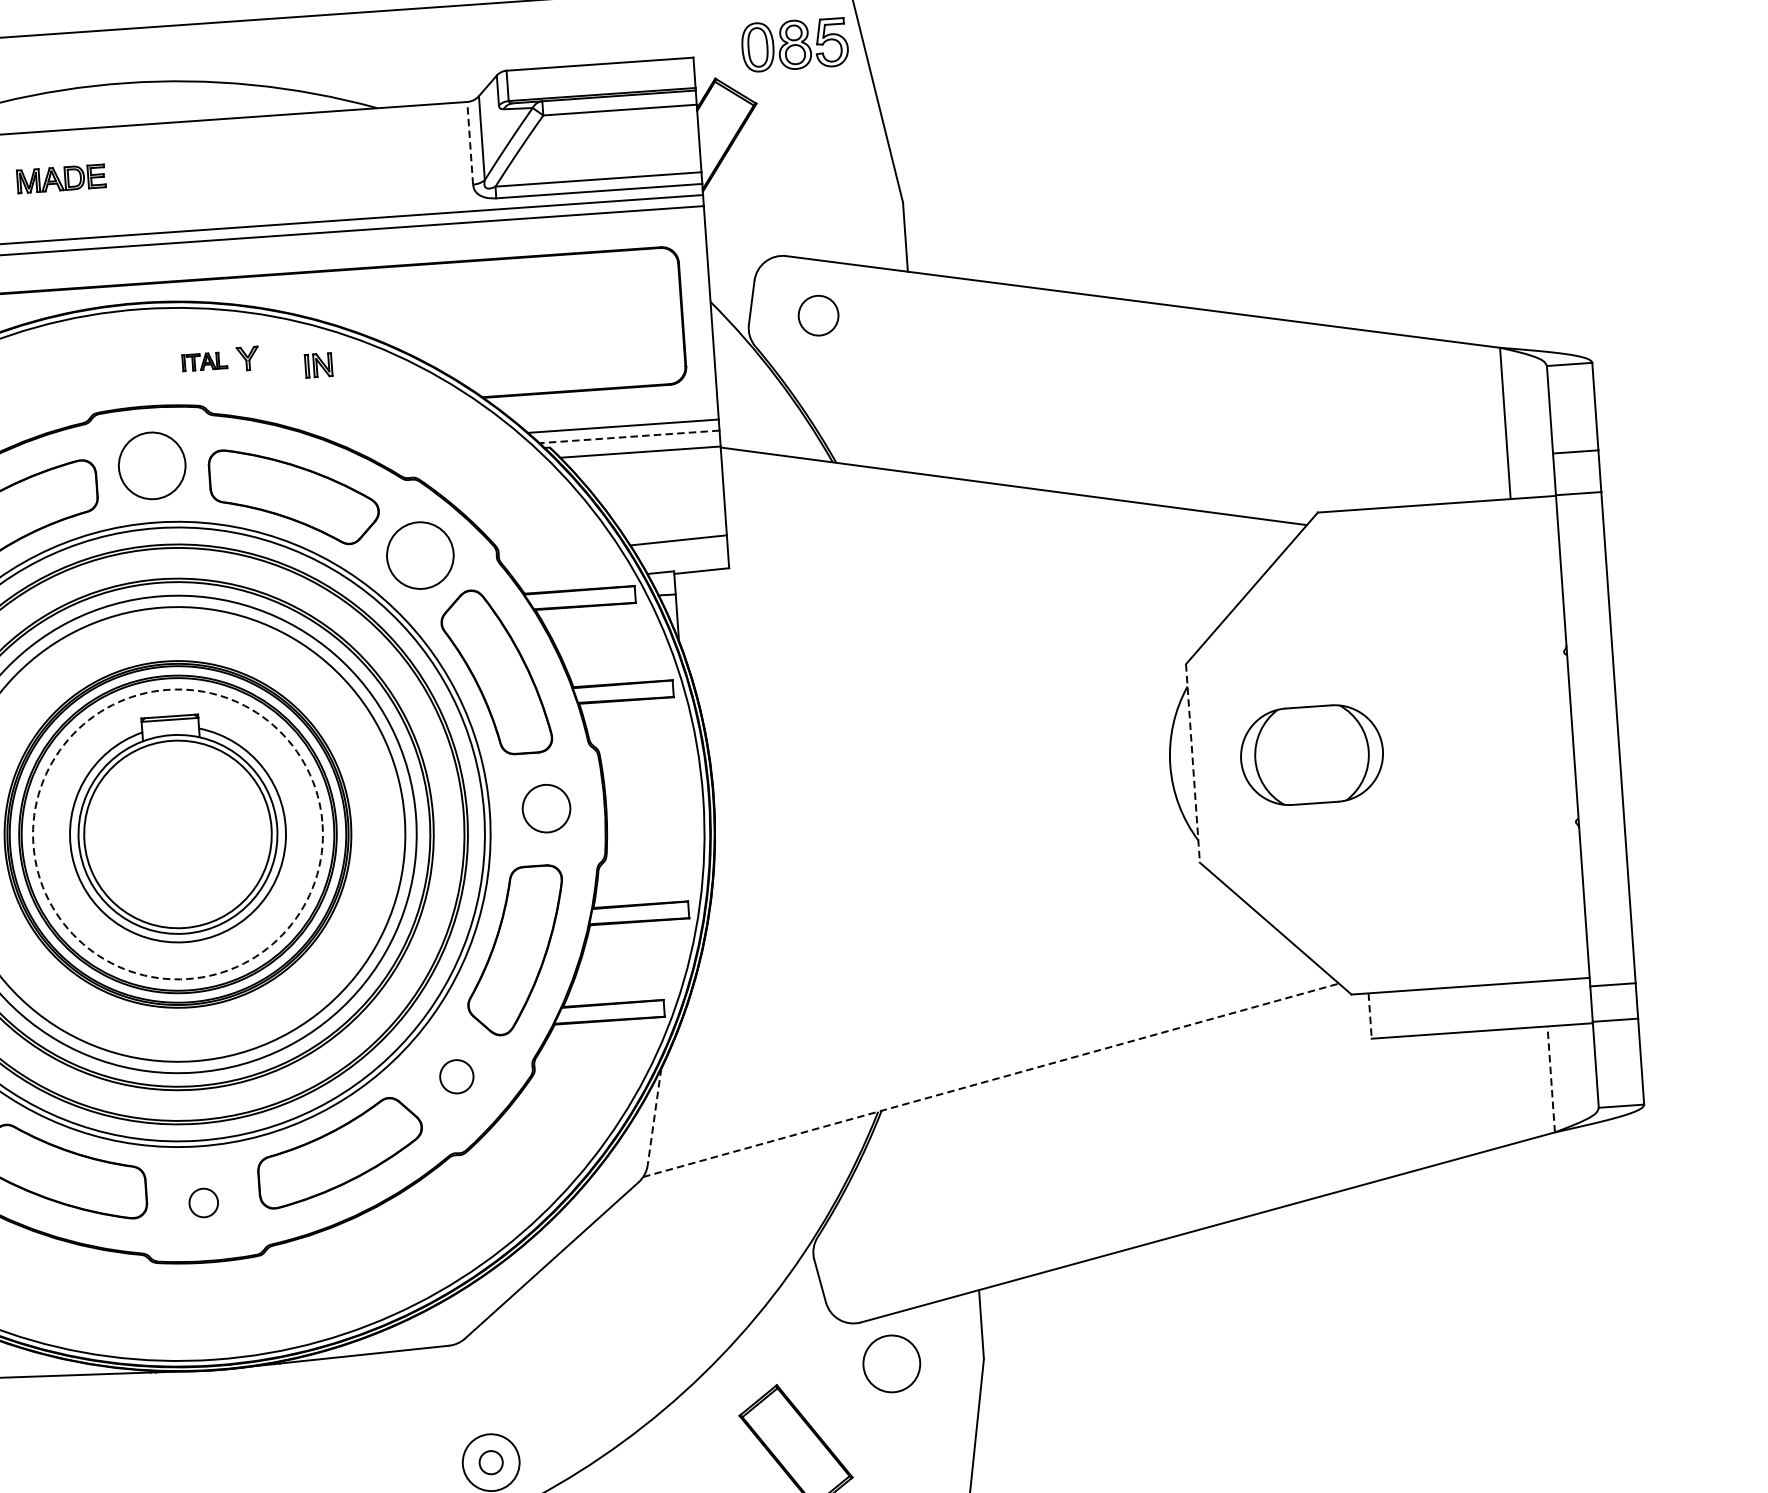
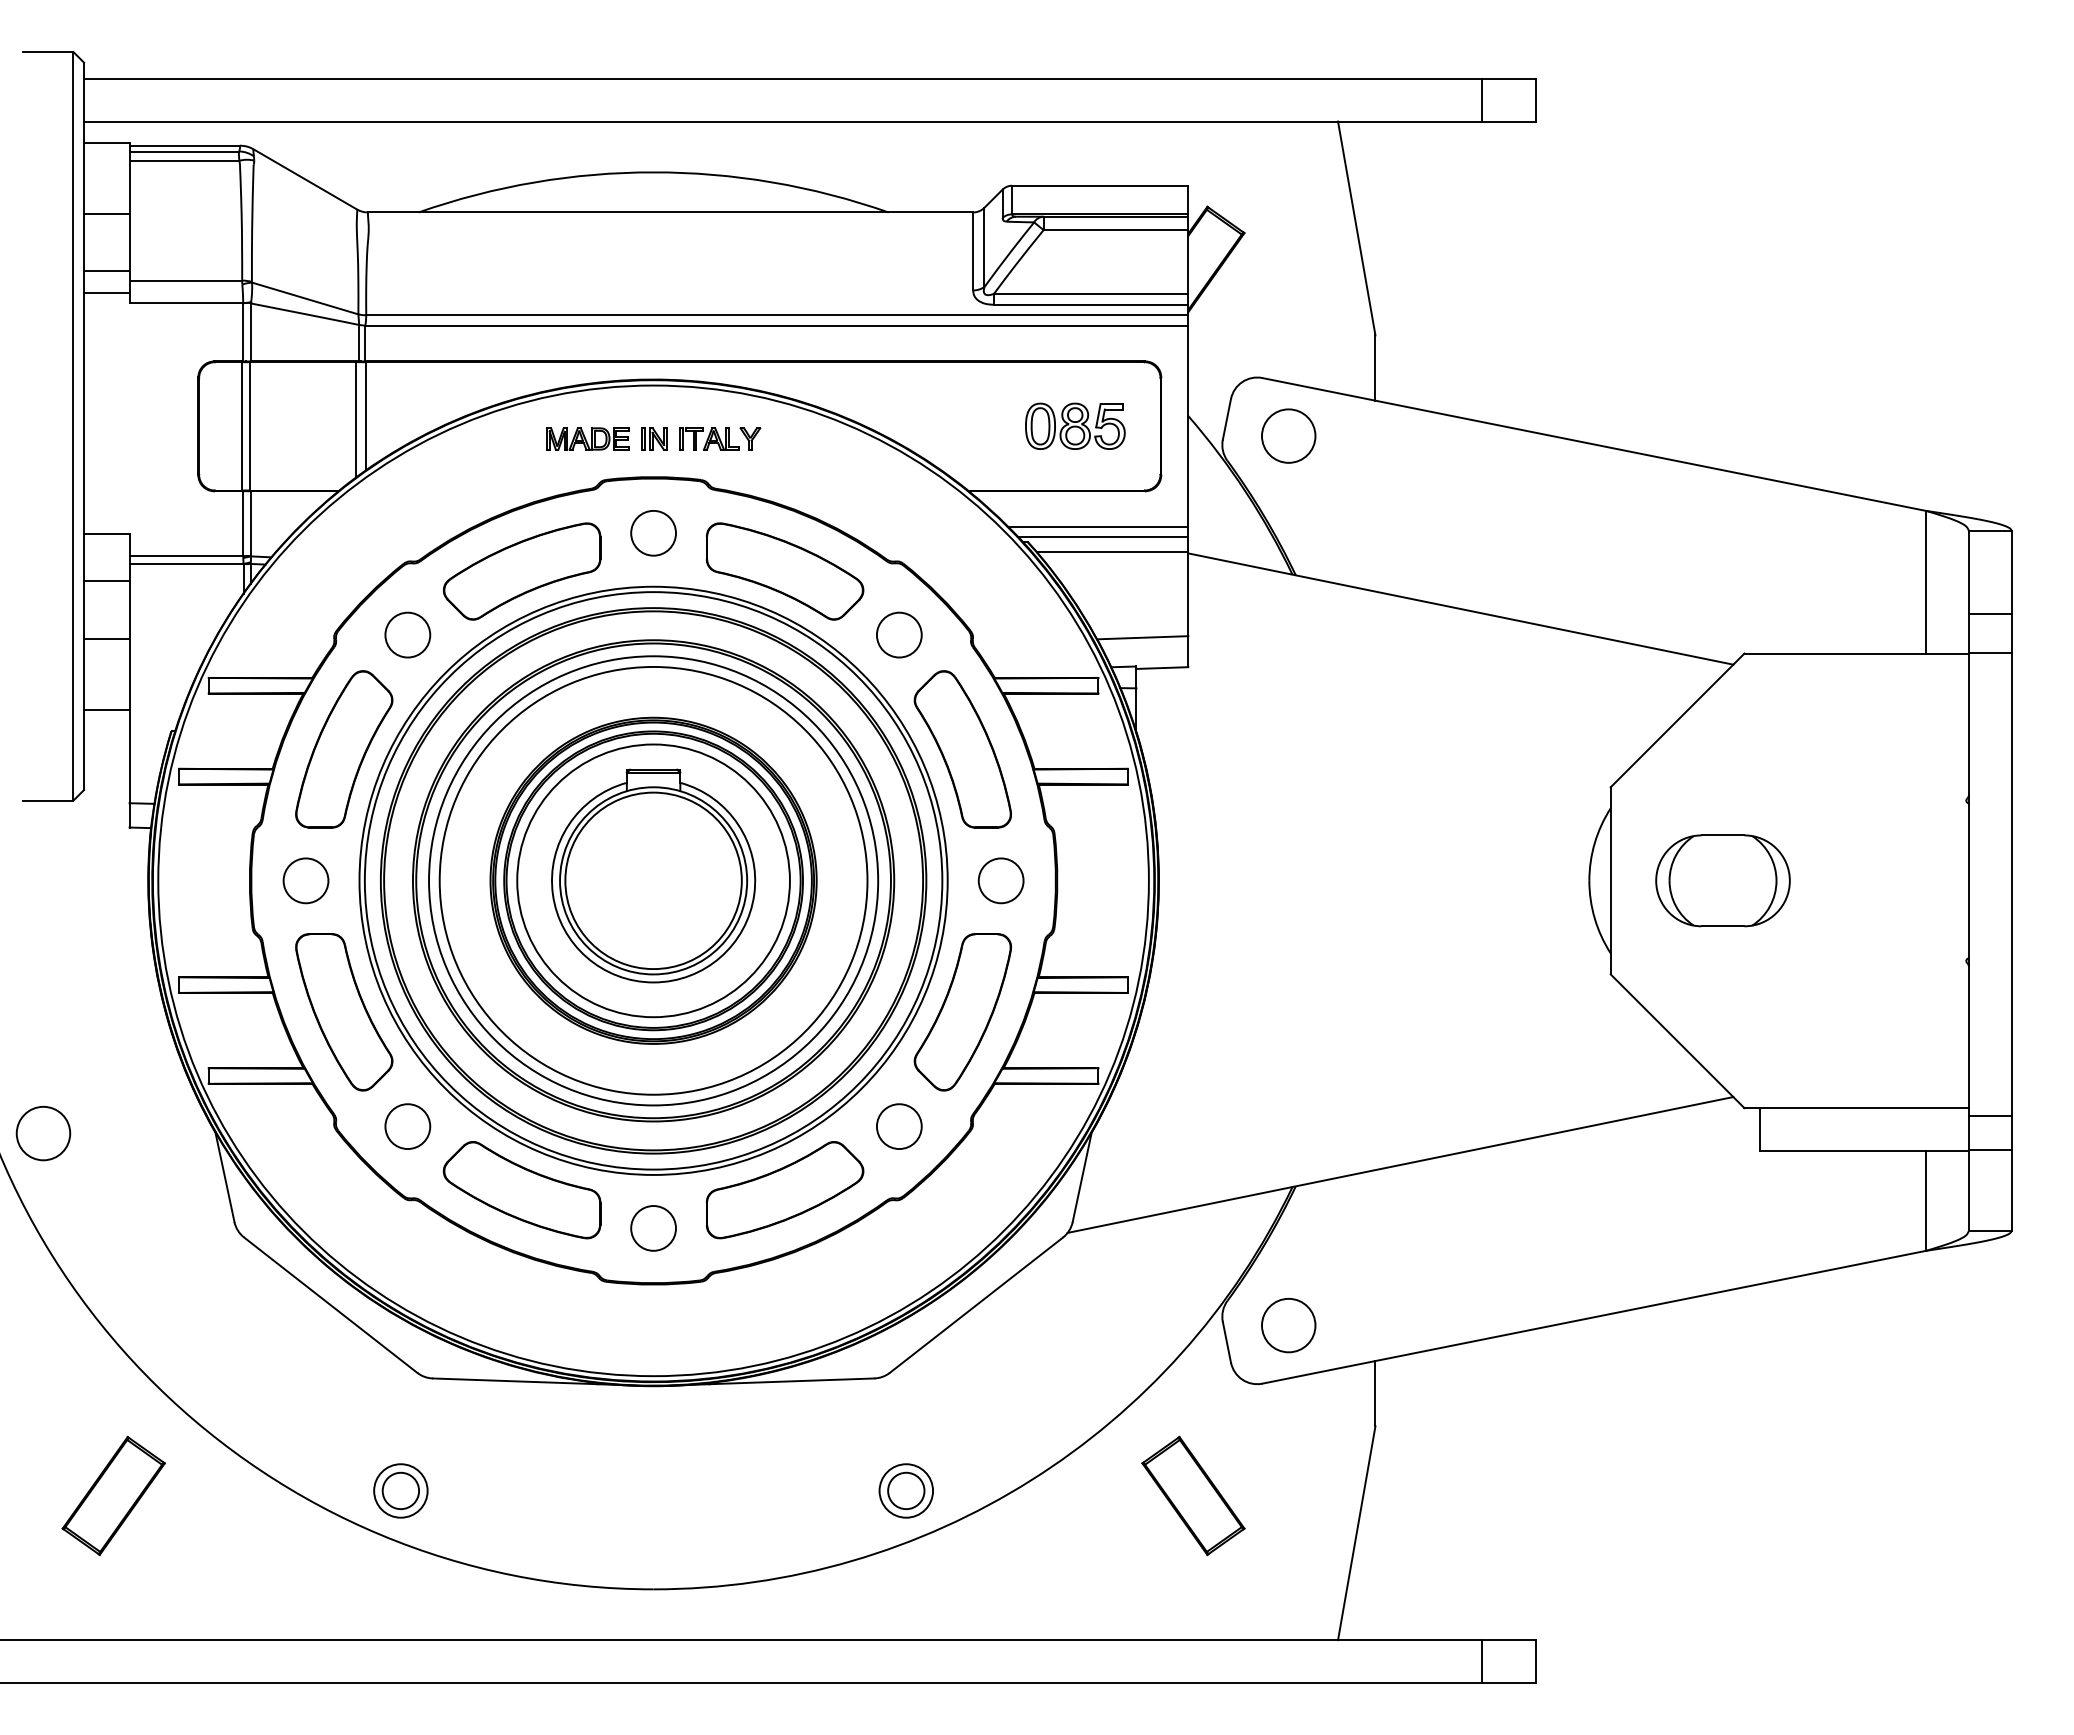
part: (795, 43) -> (1075, 425), moved
line: (470, 143) -> (973, 251), dashed -> solid
part: (60, 178) -> (587, 438), moved
circle: (818, 315) -> (1288, 435), size x1.43
part: (204, 361) -> (709, 438), size x1.43
part: (318, 364) -> (654, 438), moved
line: (629, 436) -> (1103, 537), dashed -> solid
circle: (152, 465) -> (653, 532), size x0.71
circle: (419, 555) -> (898, 634), size x0.71
line: (1192, 763) -> (1610, 880), dashed -> solid
circle: (177, 834) -> (653, 880), dashed -> solid
line: (1370, 1017) -> (1760, 1130), dashed -> solid
circle: (456, 1076) -> (899, 1126), size x1.43
line: (991, 1079) -> (1400, 1164), dashed -> solid
line: (1551, 1079) -> (1926, 1200), dashed -> solid
line: (654, 1117) -> (1082, 1177), dashed -> solid
circle: (203, 1203) -> (653, 1228), size x1.67
circle: (891, 1363) -> (1288, 1325), moved
circle: (491, 1462) -> (906, 1490), size x1.67

